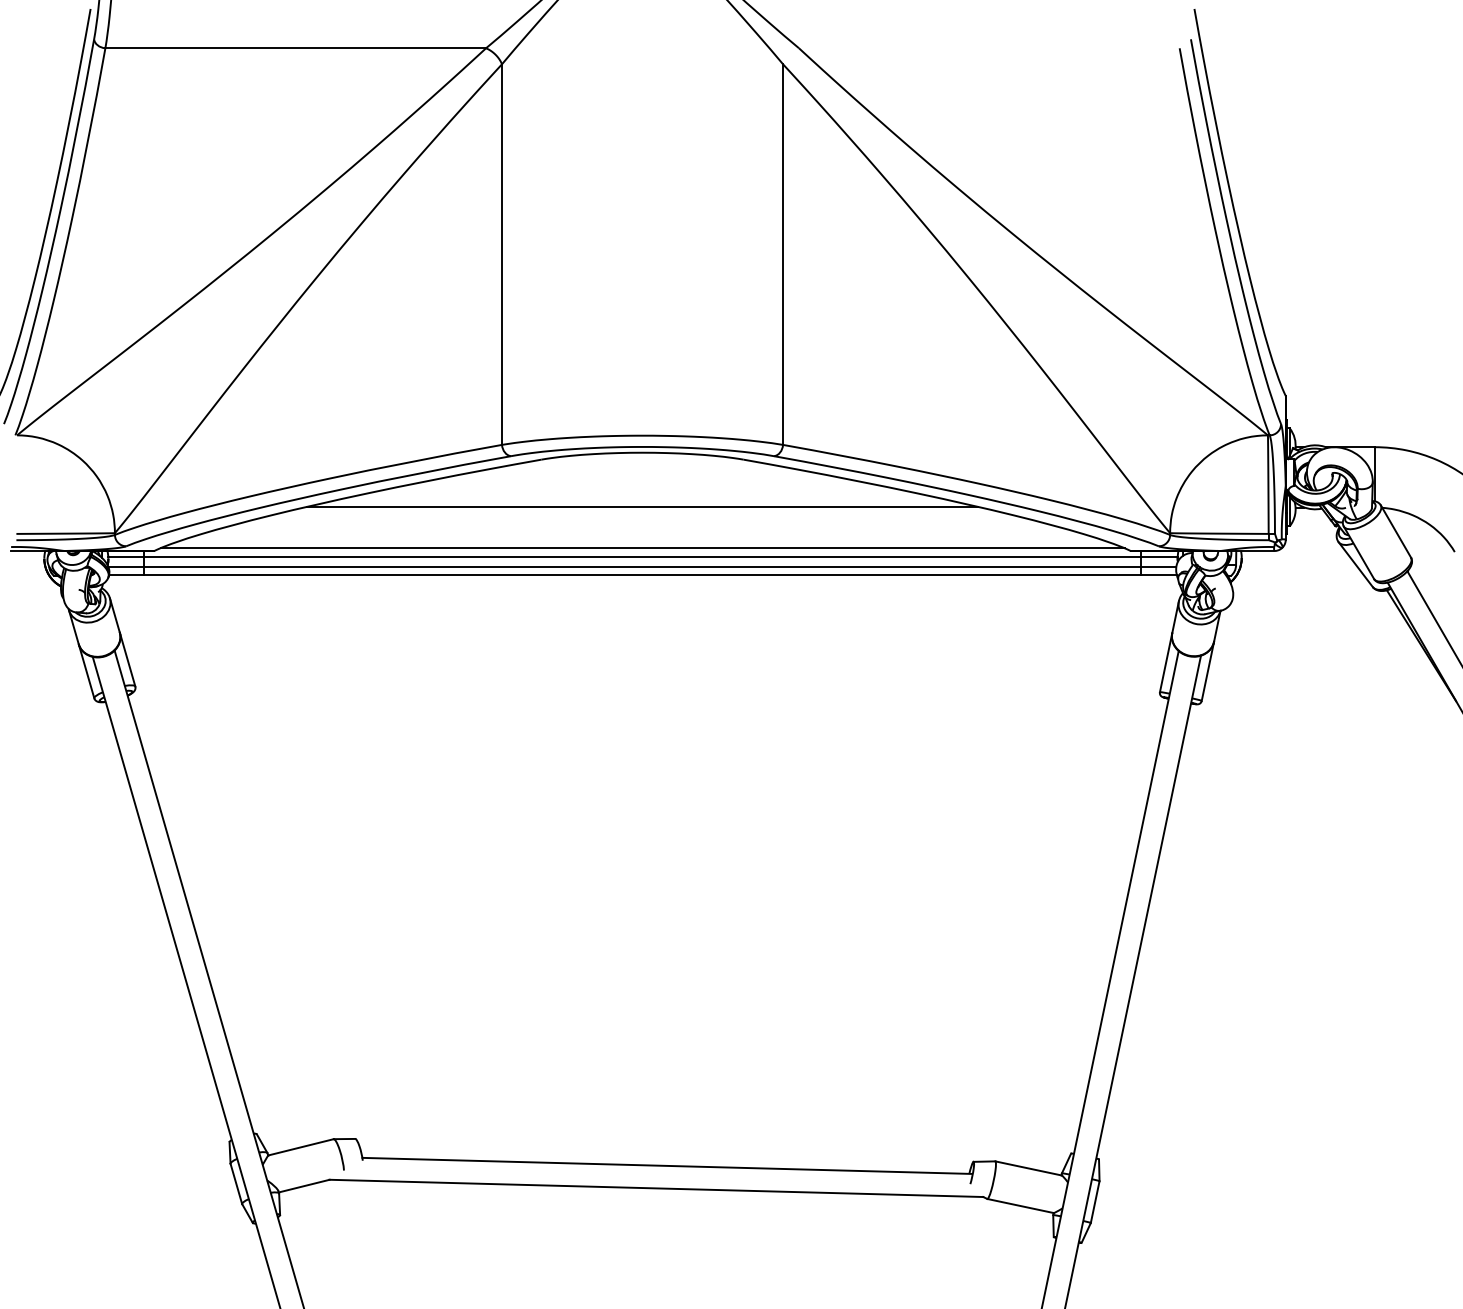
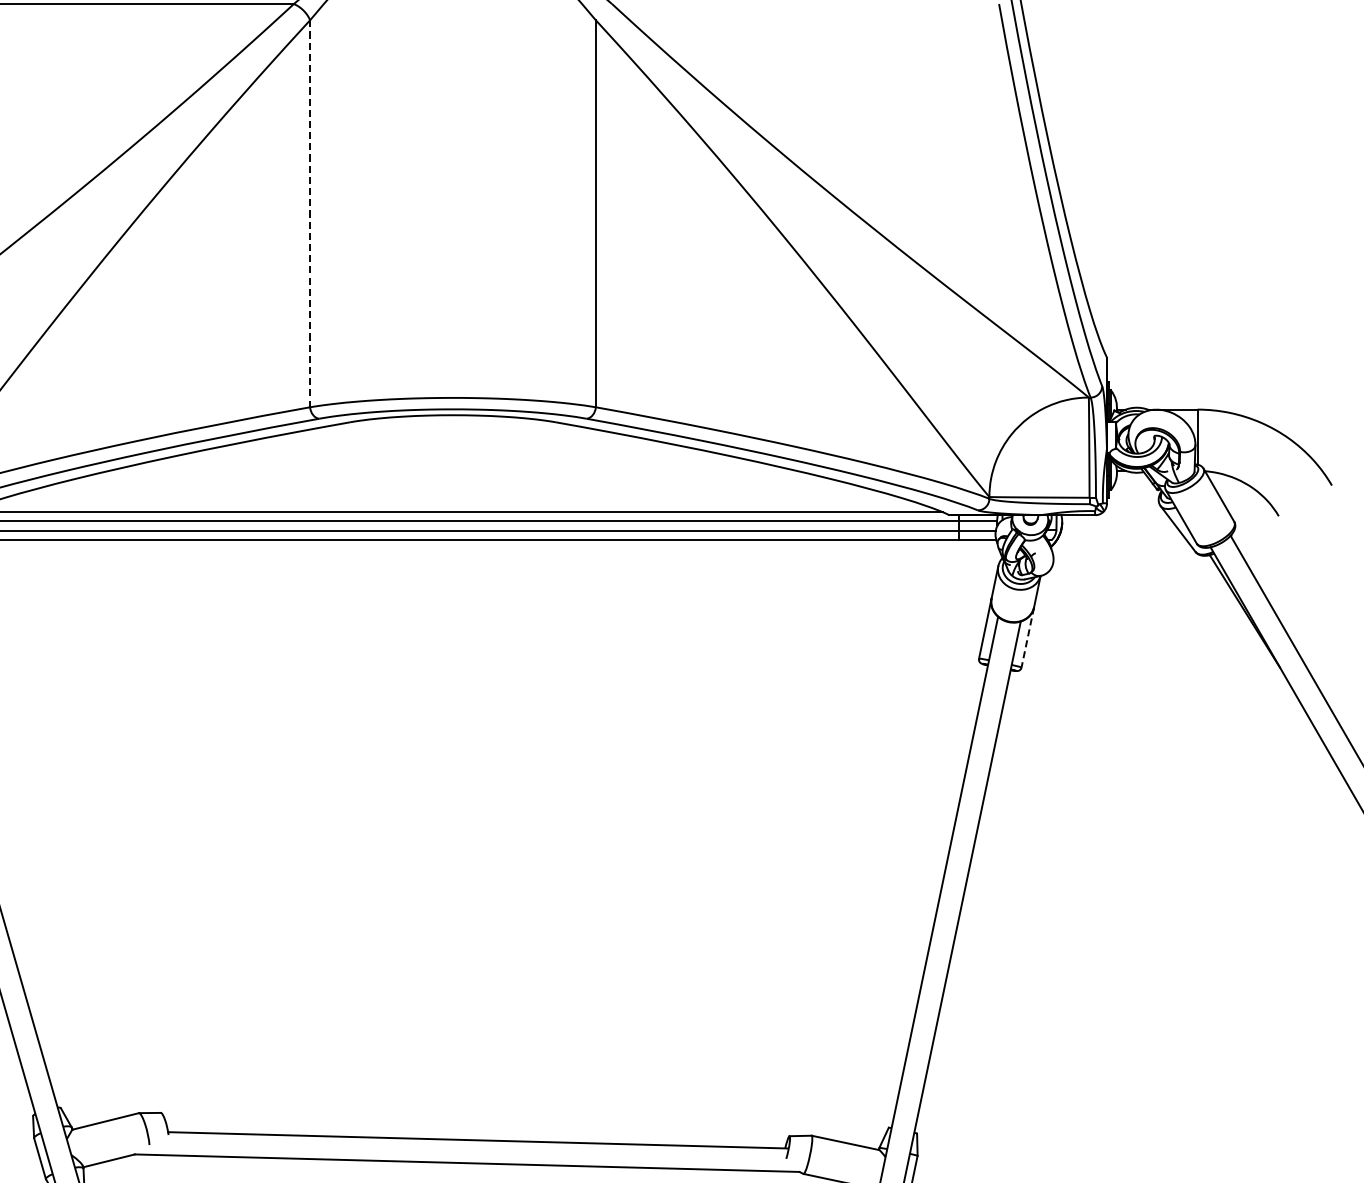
line: (502, 255) -> (310, 214), solid -> dashed
line: (642, 506) -> (452, 469), removed
line: (1207, 671) -> (1027, 637), solid -> dashed

